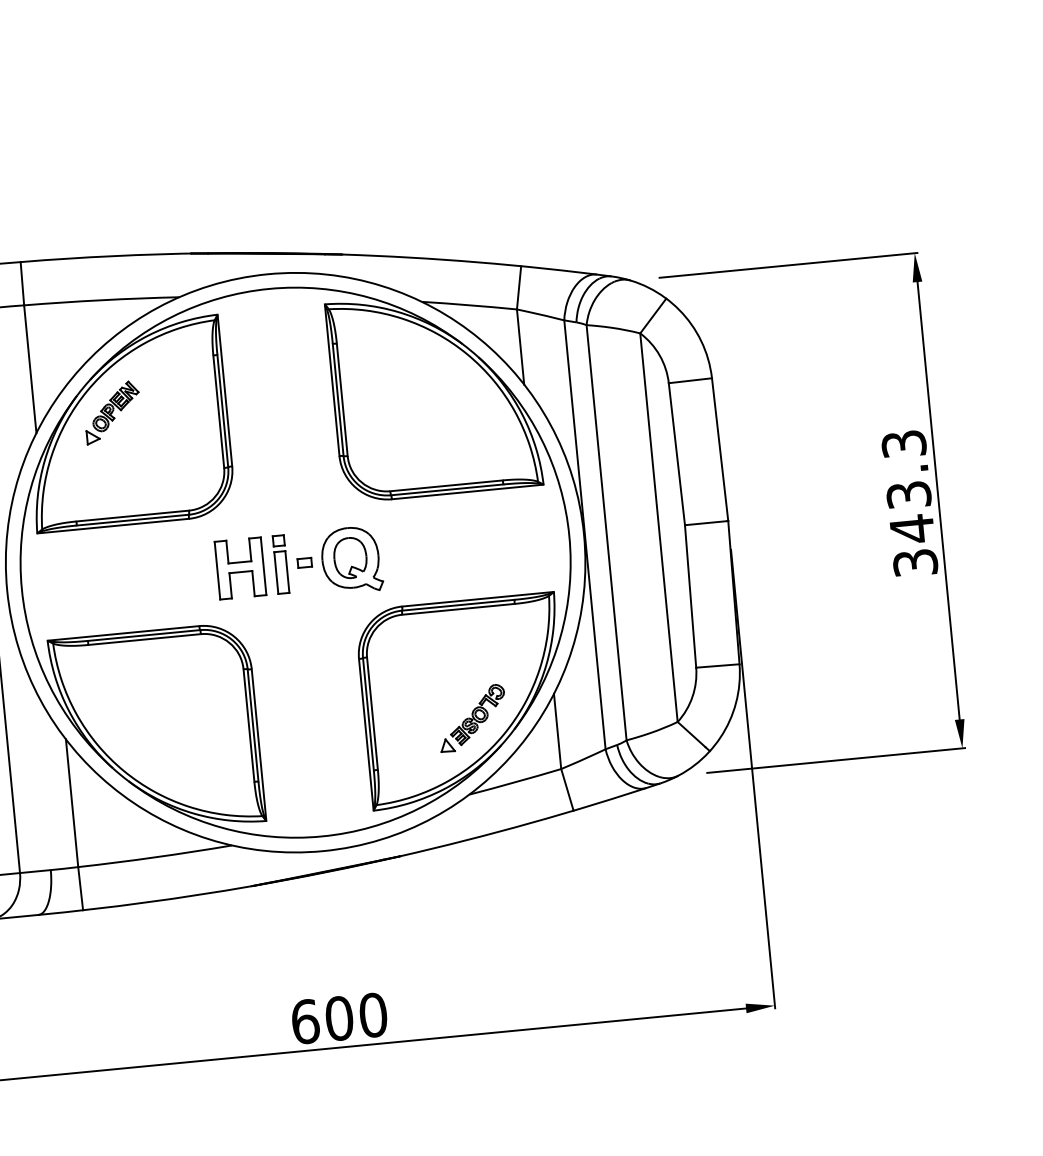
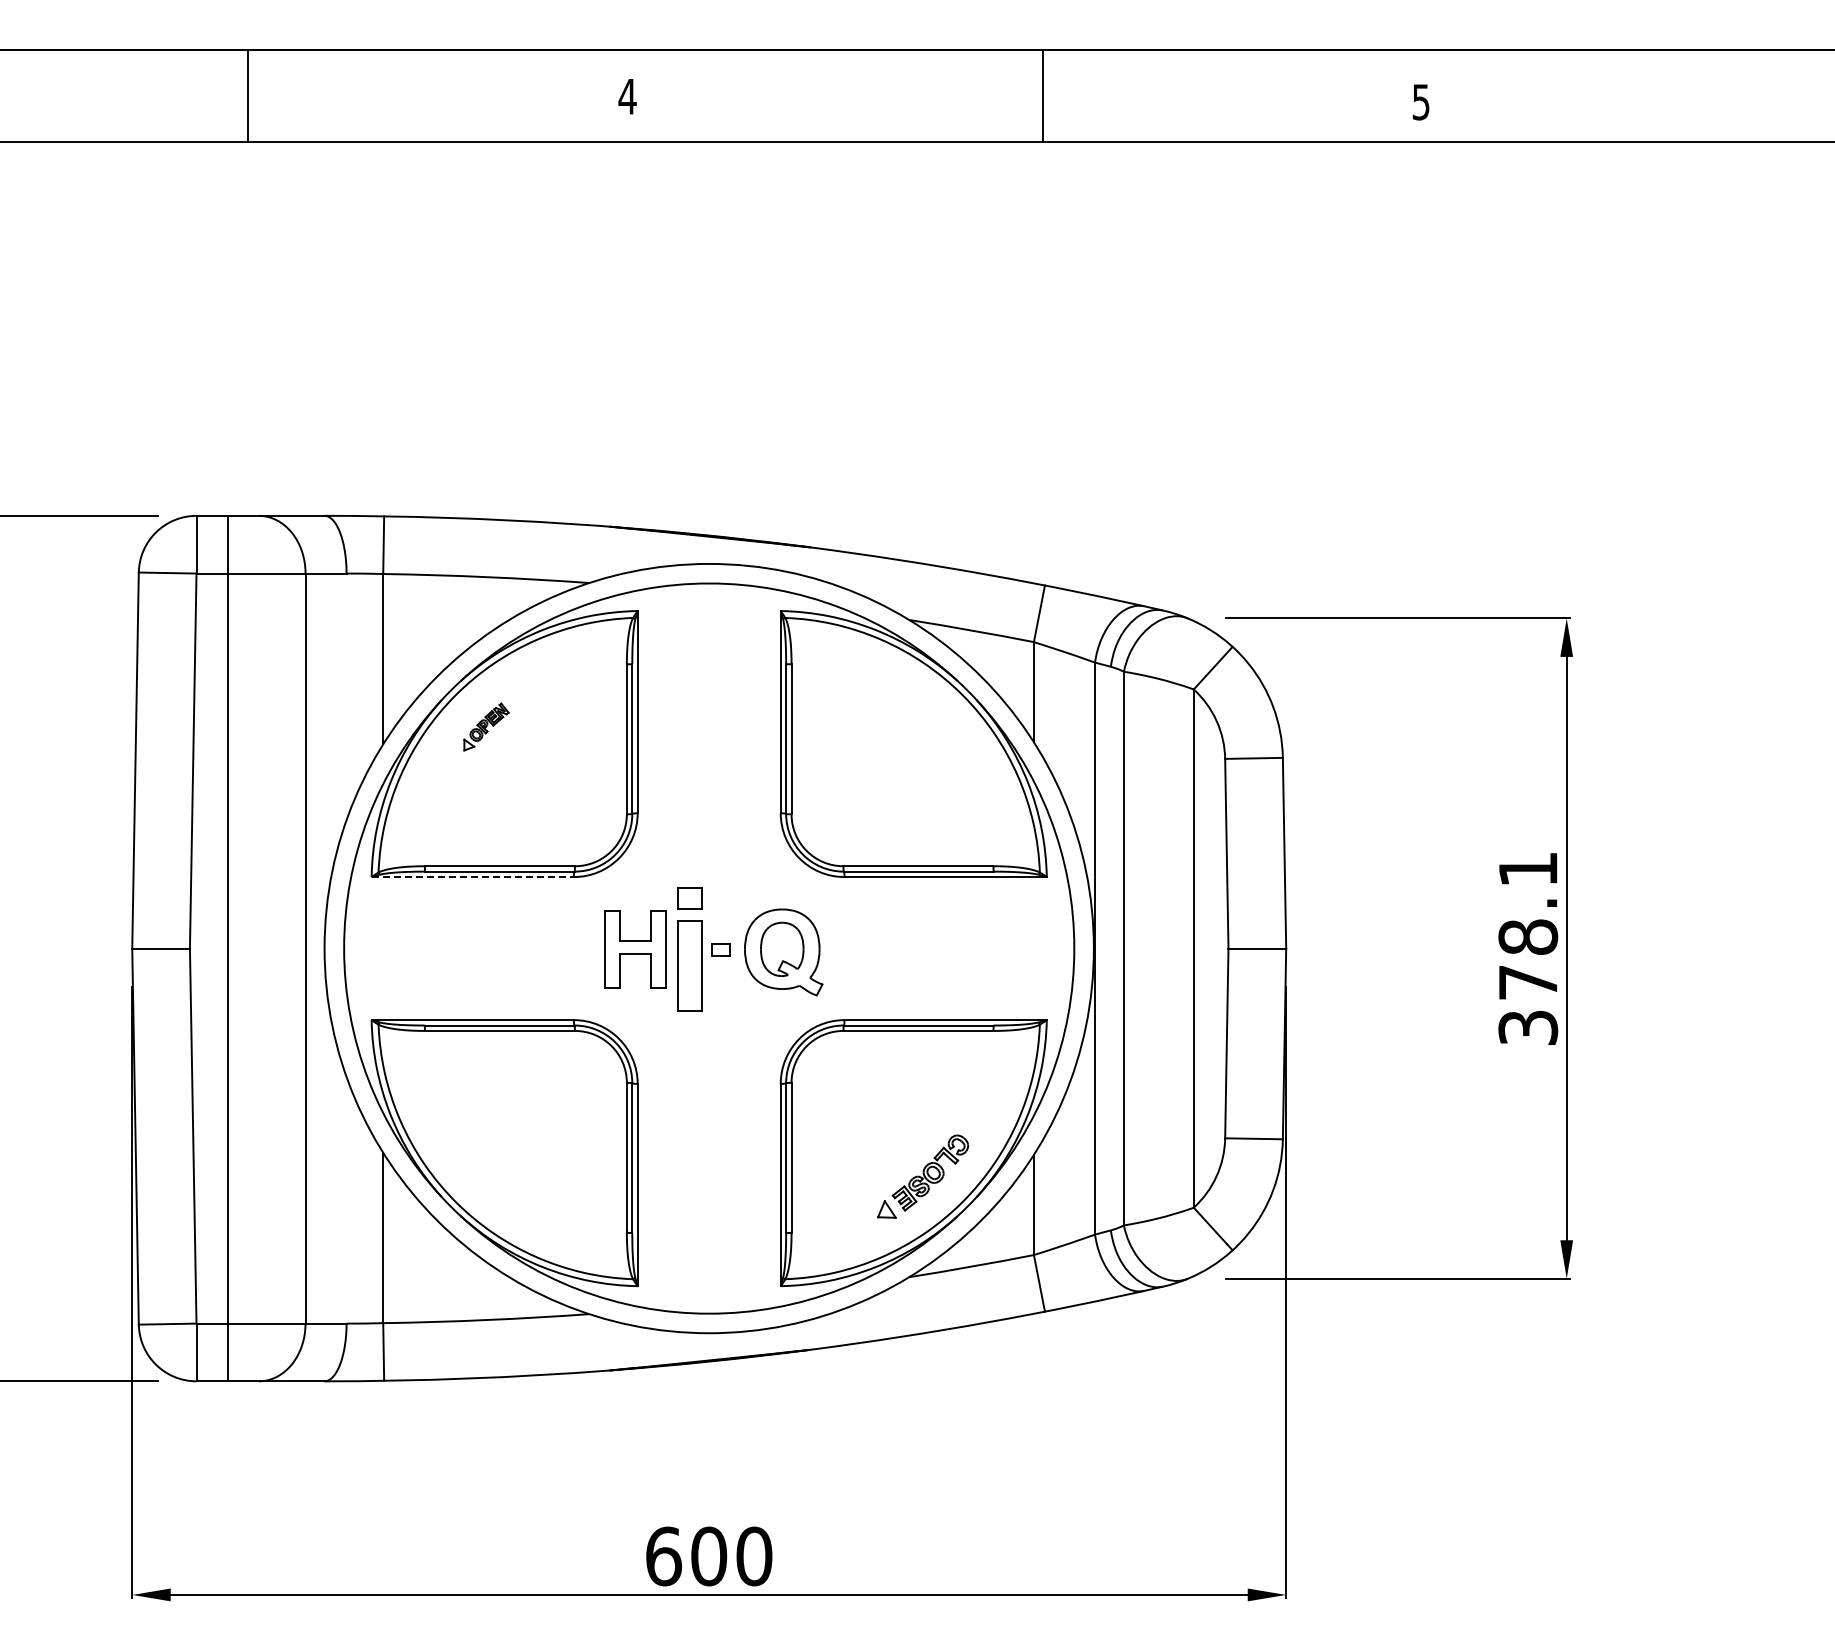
part: (112, 412) -> (486, 726), size x0.6
text: (908, 486) -> (1528, 926), 343.3 -> 378.1
line: (113, 526) -> (473, 877), solid -> dashed
part: (280, 564) -> (689, 949), size x1.6

